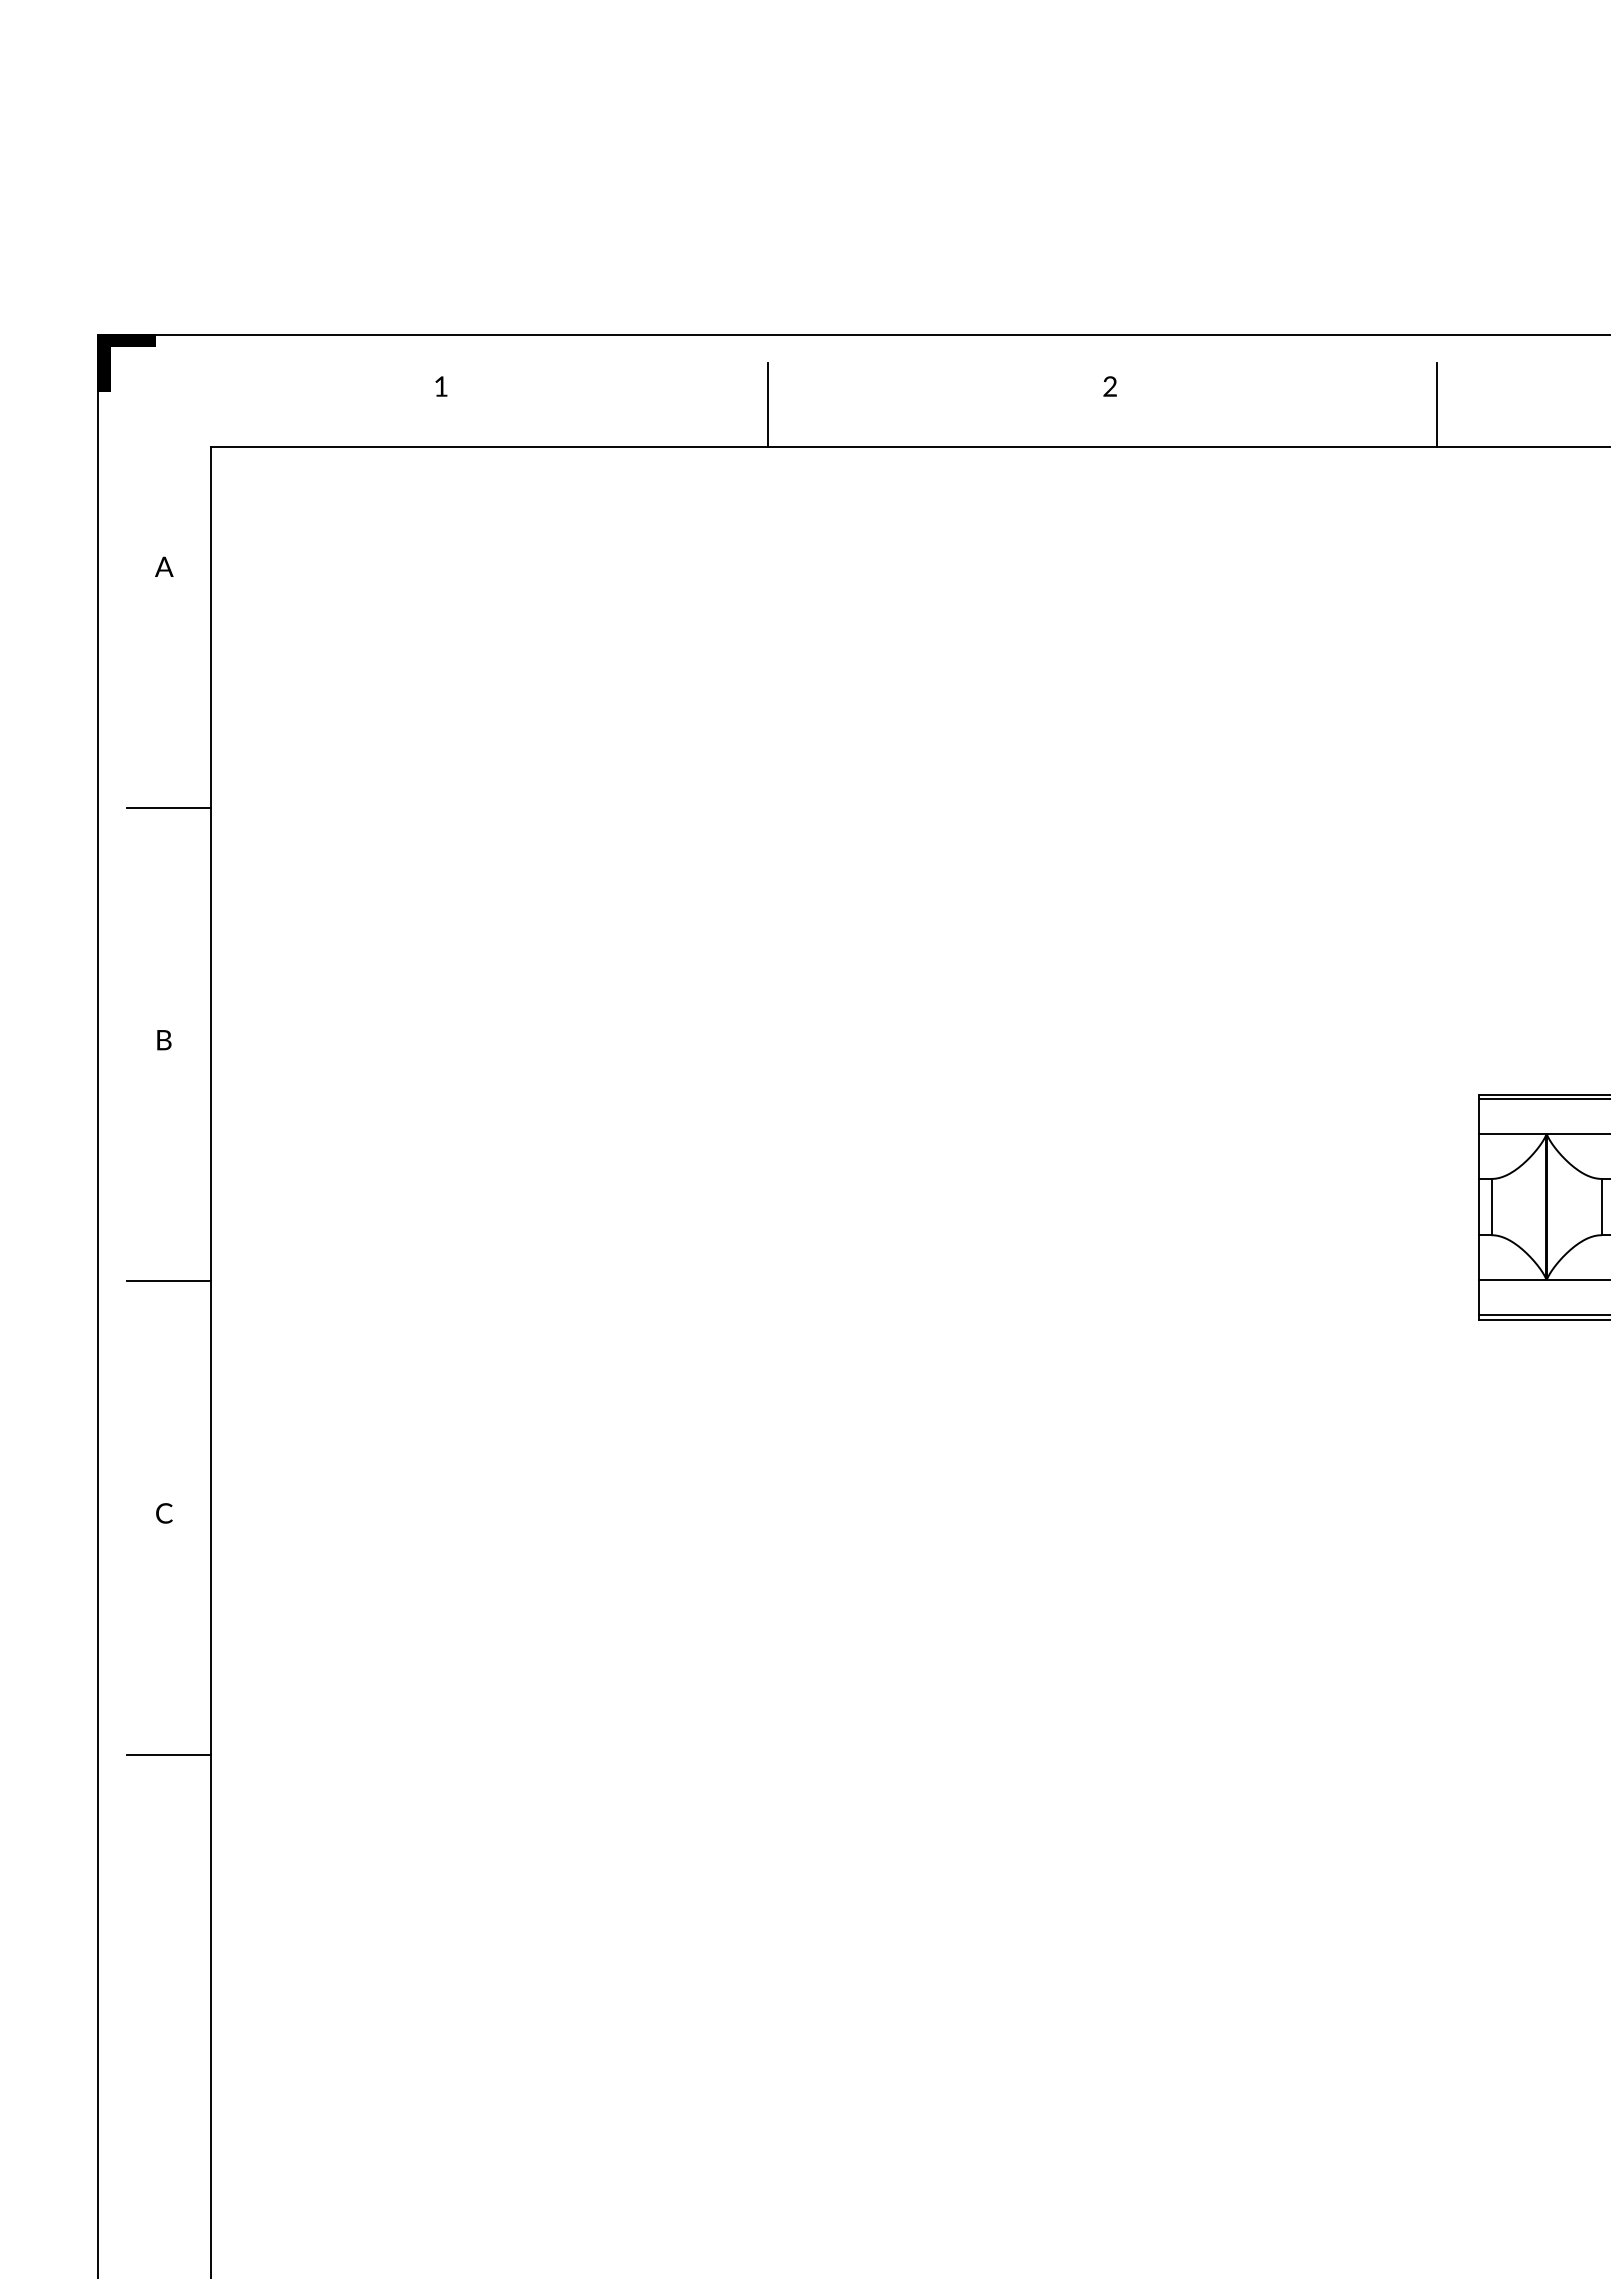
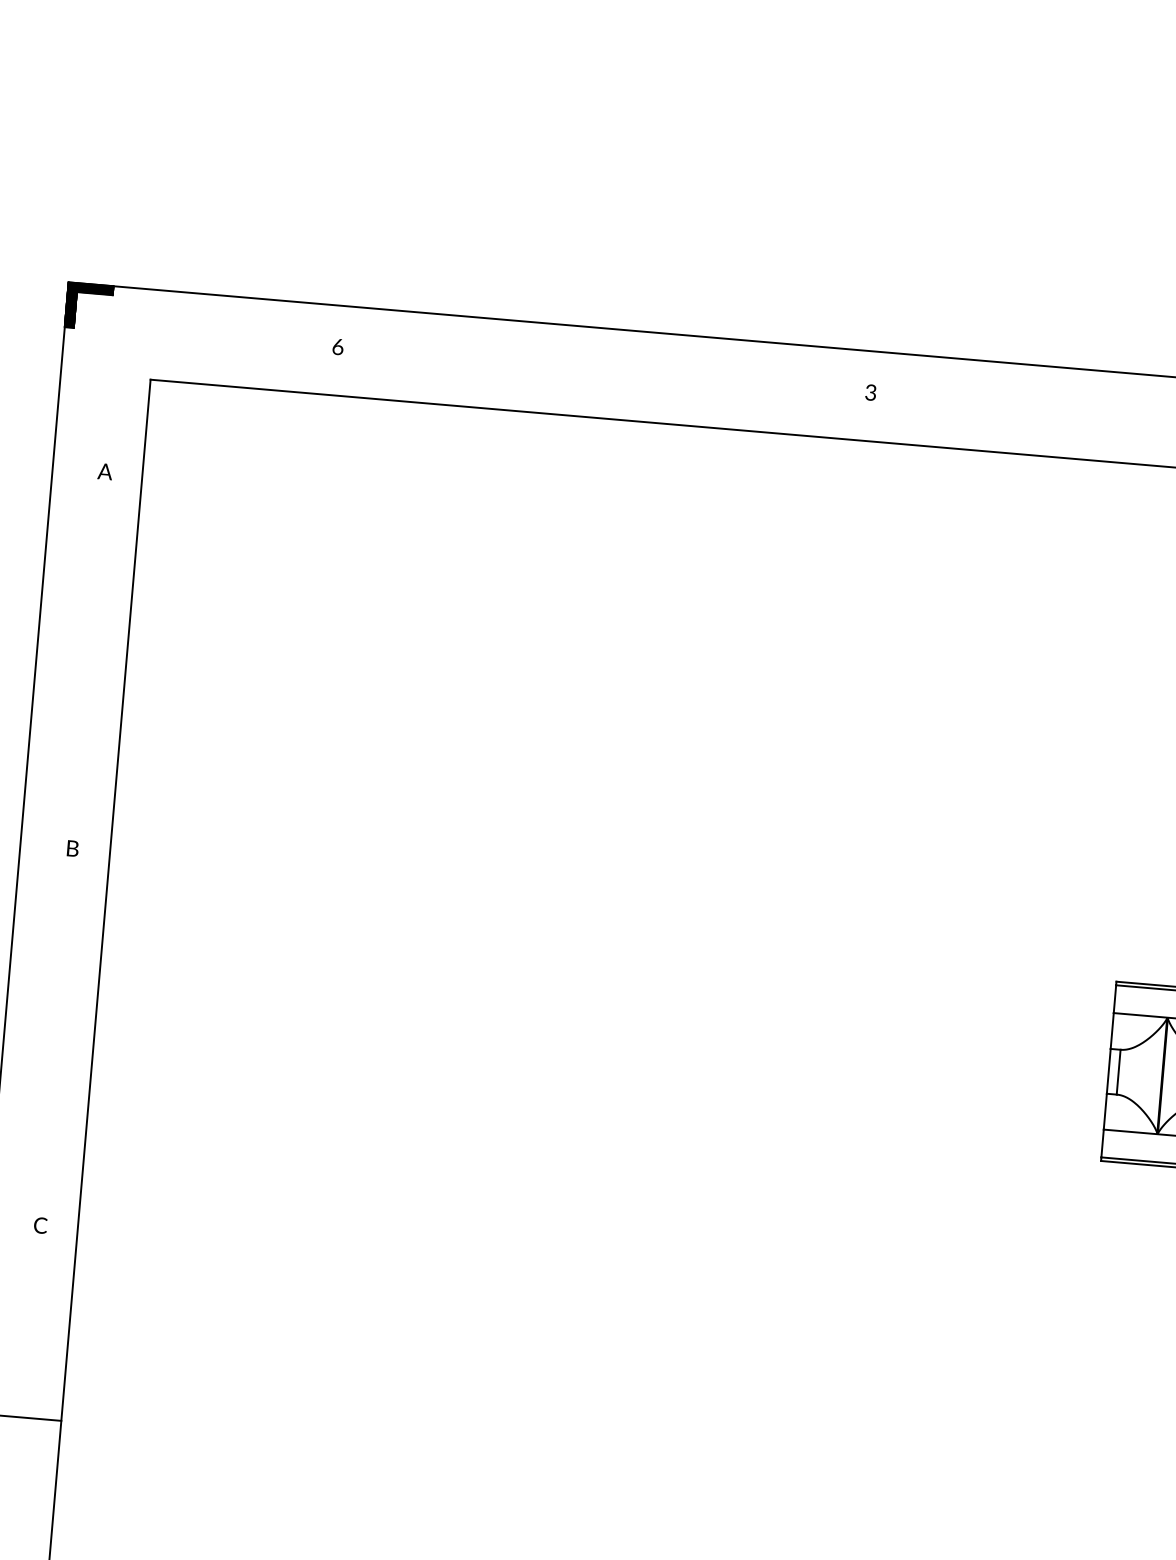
text: (441, 386) -> (338, 346), 1 -> 6
text: (1109, 388) -> (870, 394), 2 -> 3
line: (767, 405) -> (596, 384), removed
line: (1436, 405) -> (1129, 429), removed
line: (168, 808) -> (92, 664), removed
line: (168, 1281) -> (59, 1041), removed

